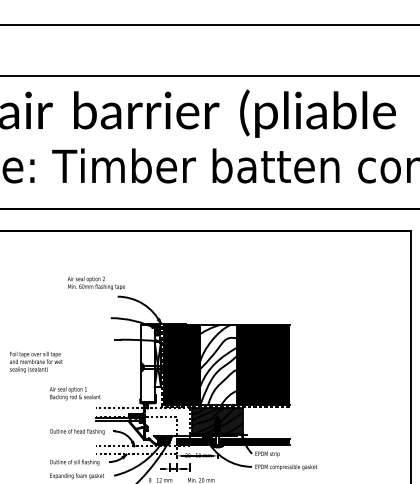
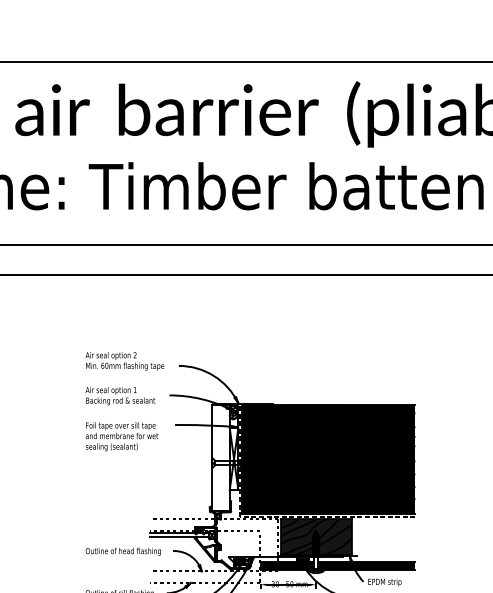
text: (96, 282) -> (125, 360), moved
text: (36, 361) -> (122, 435), moved
fill: (218, 364) -> (317, 459), added
text: (75, 393) -> (120, 395), moved

